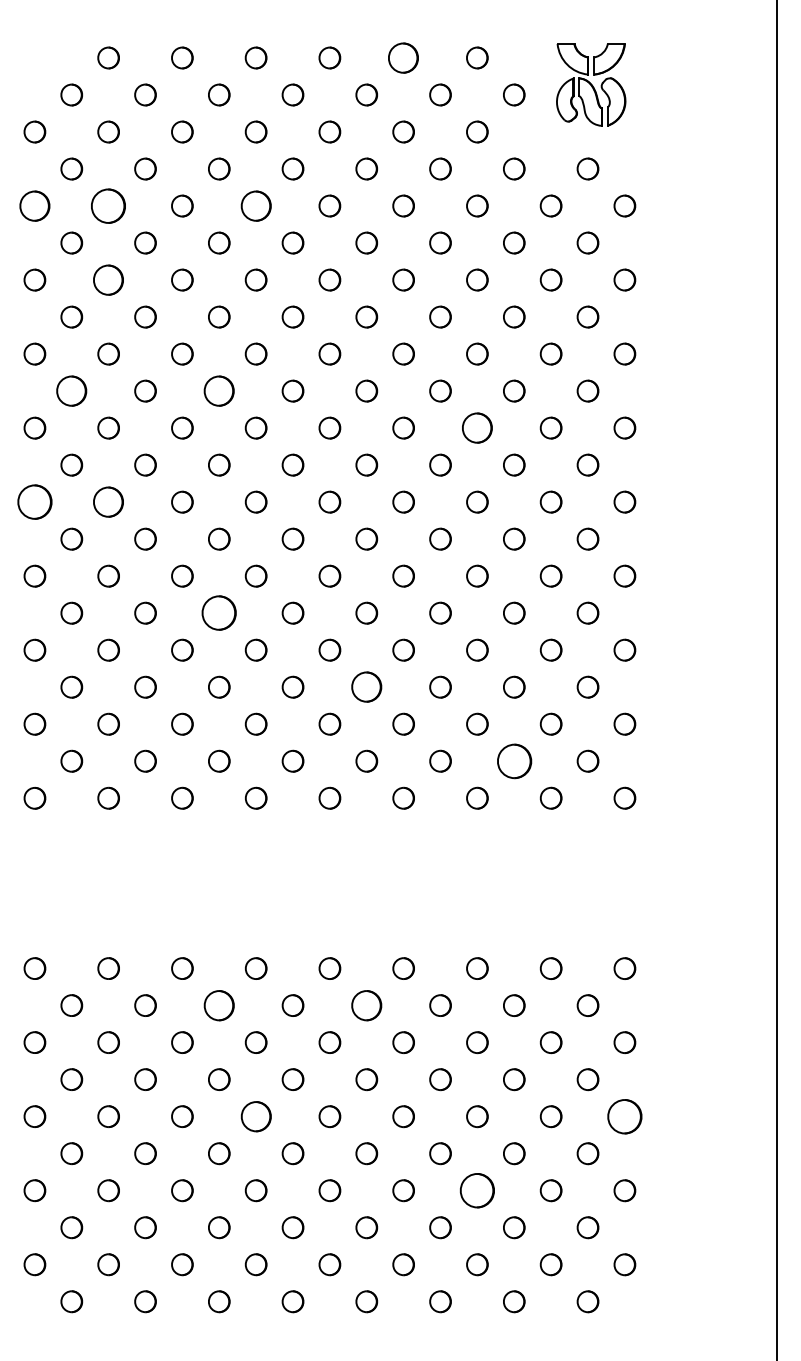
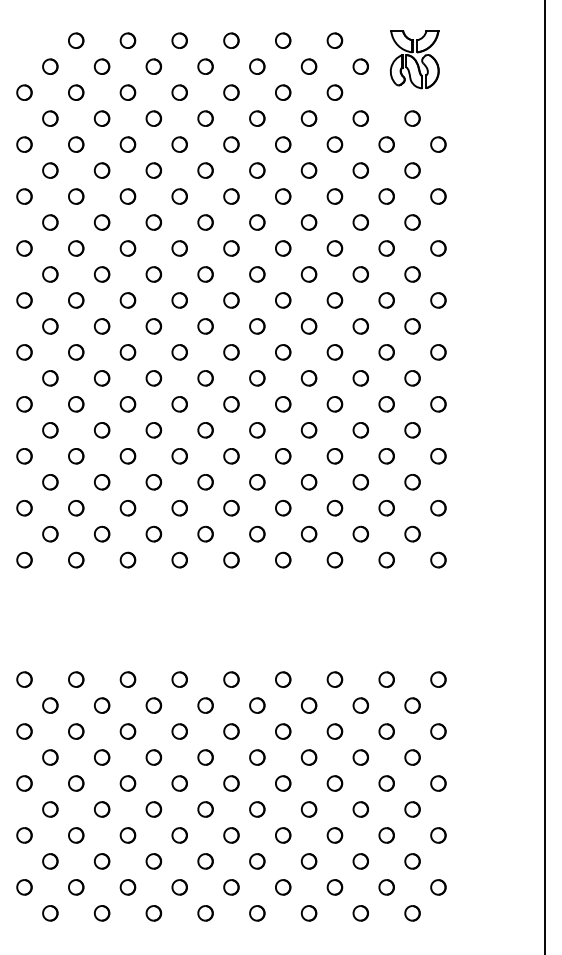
part: (404, 57) -> (283, 40), size x0.71
part: (34, 205) -> (24, 144), size x0.71
part: (109, 205) -> (76, 144), size x0.62
part: (255, 205) -> (179, 144), size x0.71
part: (109, 279) -> (76, 196), size x0.71
part: (71, 391) -> (50, 274), size x0.71
part: (218, 391) -> (153, 274), size x0.71
part: (476, 428) -> (334, 300), size x0.71
part: (34, 502) -> (24, 352), size x0.62
part: (109, 502) -> (76, 352), size x0.71
part: (218, 613) -> (153, 430), size x0.62
part: (367, 687) -> (257, 482), size x0.71
part: (513, 760) -> (360, 533), size x0.62
part: (218, 1005) -> (153, 705), size x0.71
part: (367, 1005) -> (257, 705), size x0.71
part: (255, 1116) -> (179, 783), size x0.71
part: (624, 1116) -> (438, 783), size x0.62
part: (476, 1190) -> (334, 835), size x0.62

